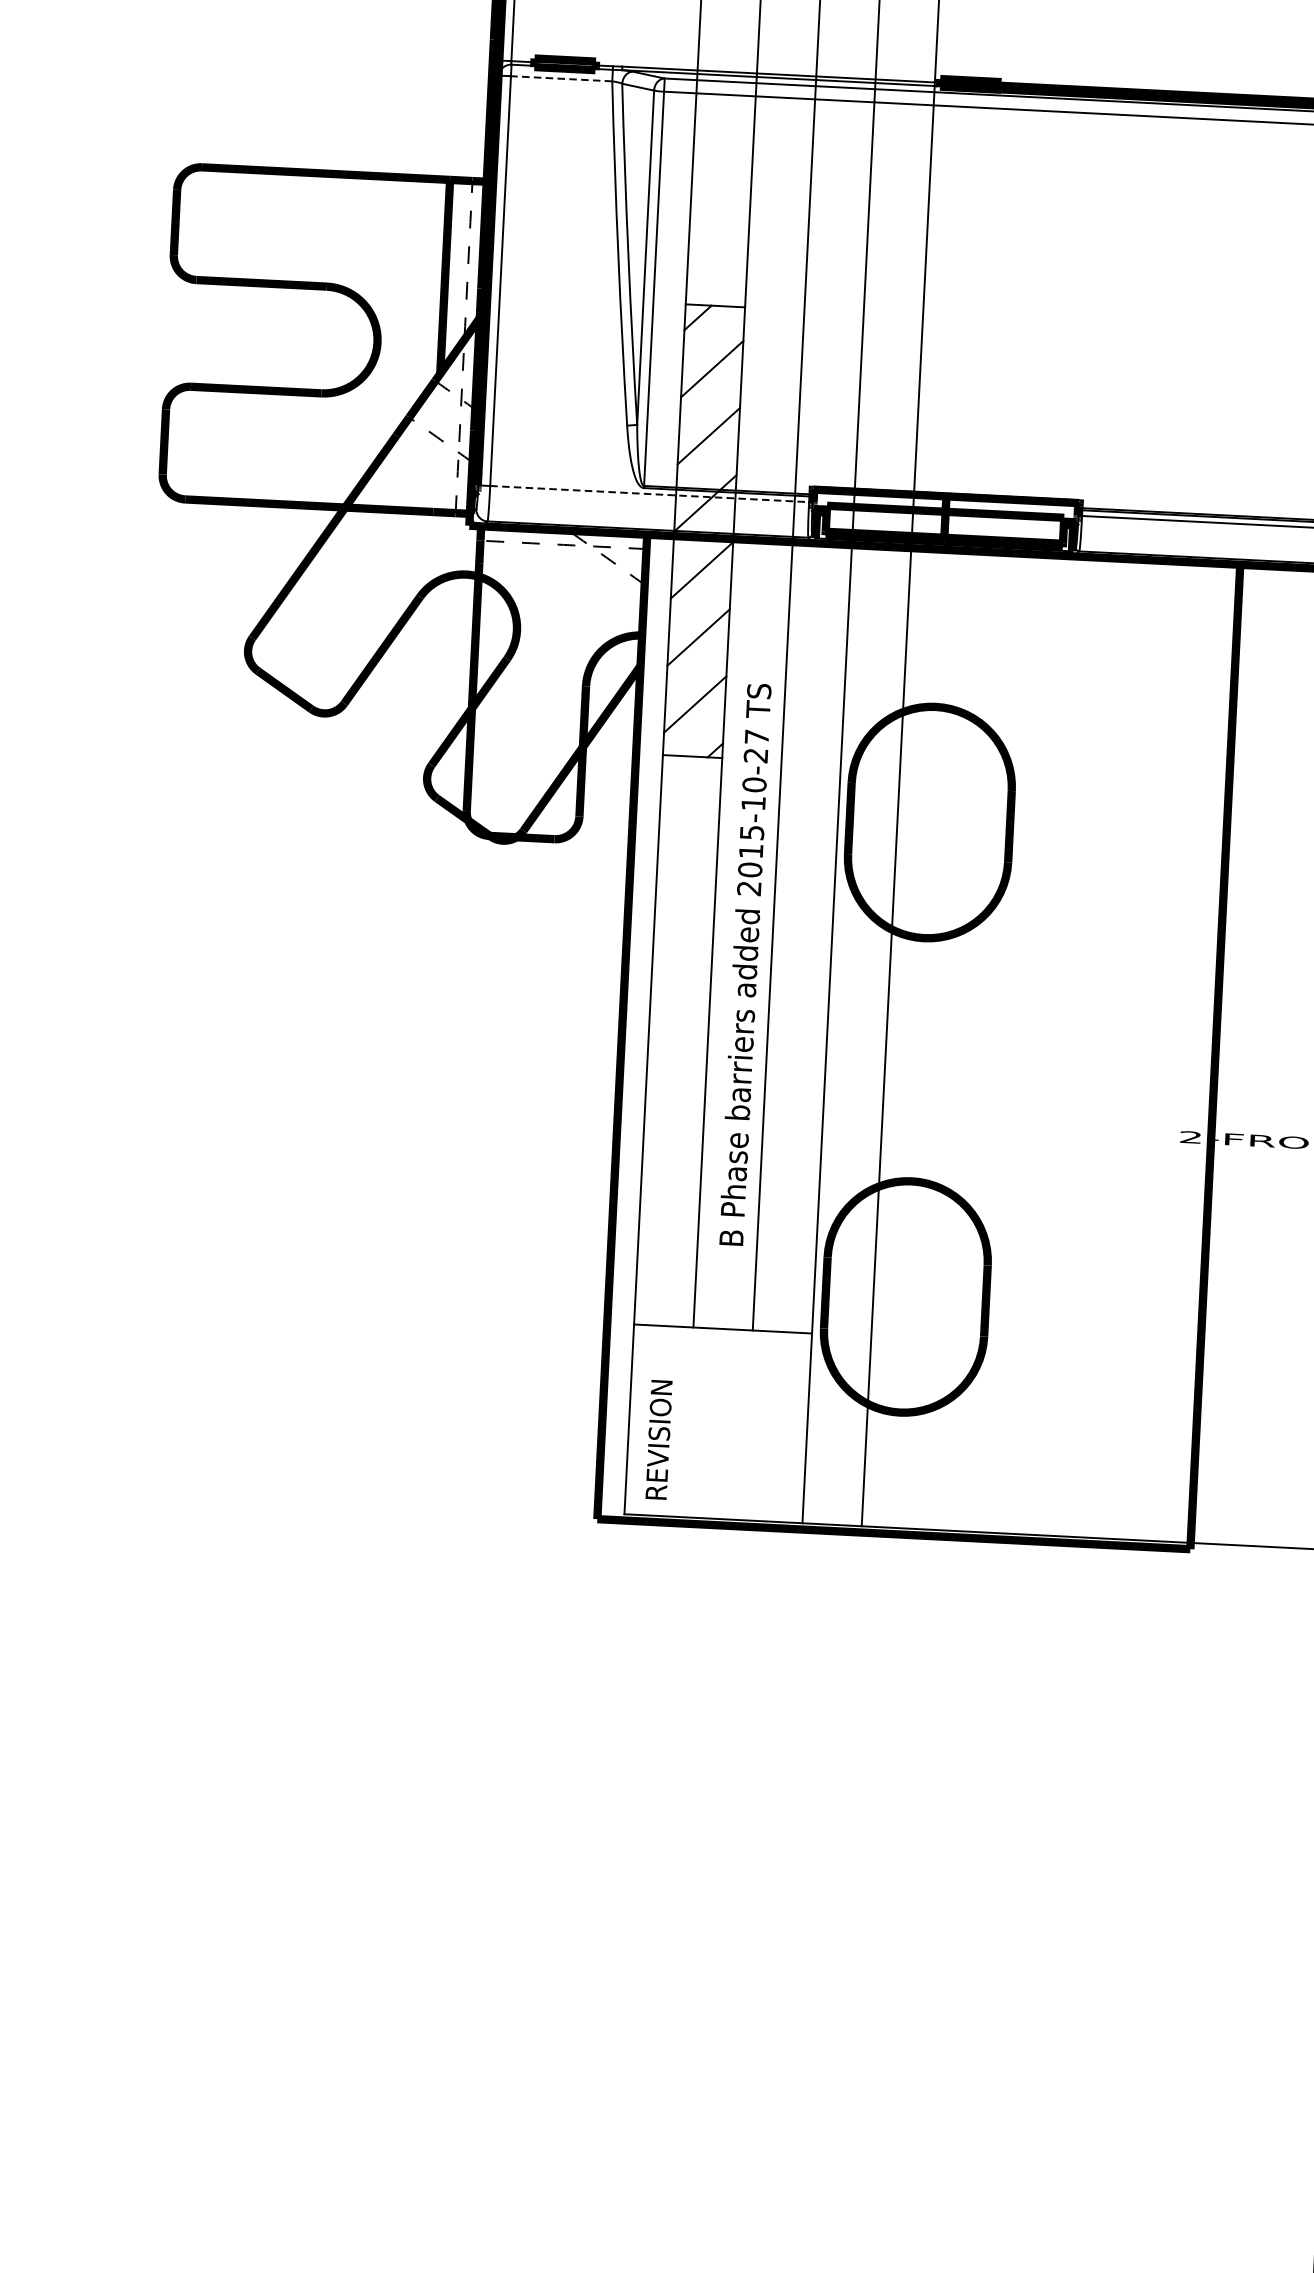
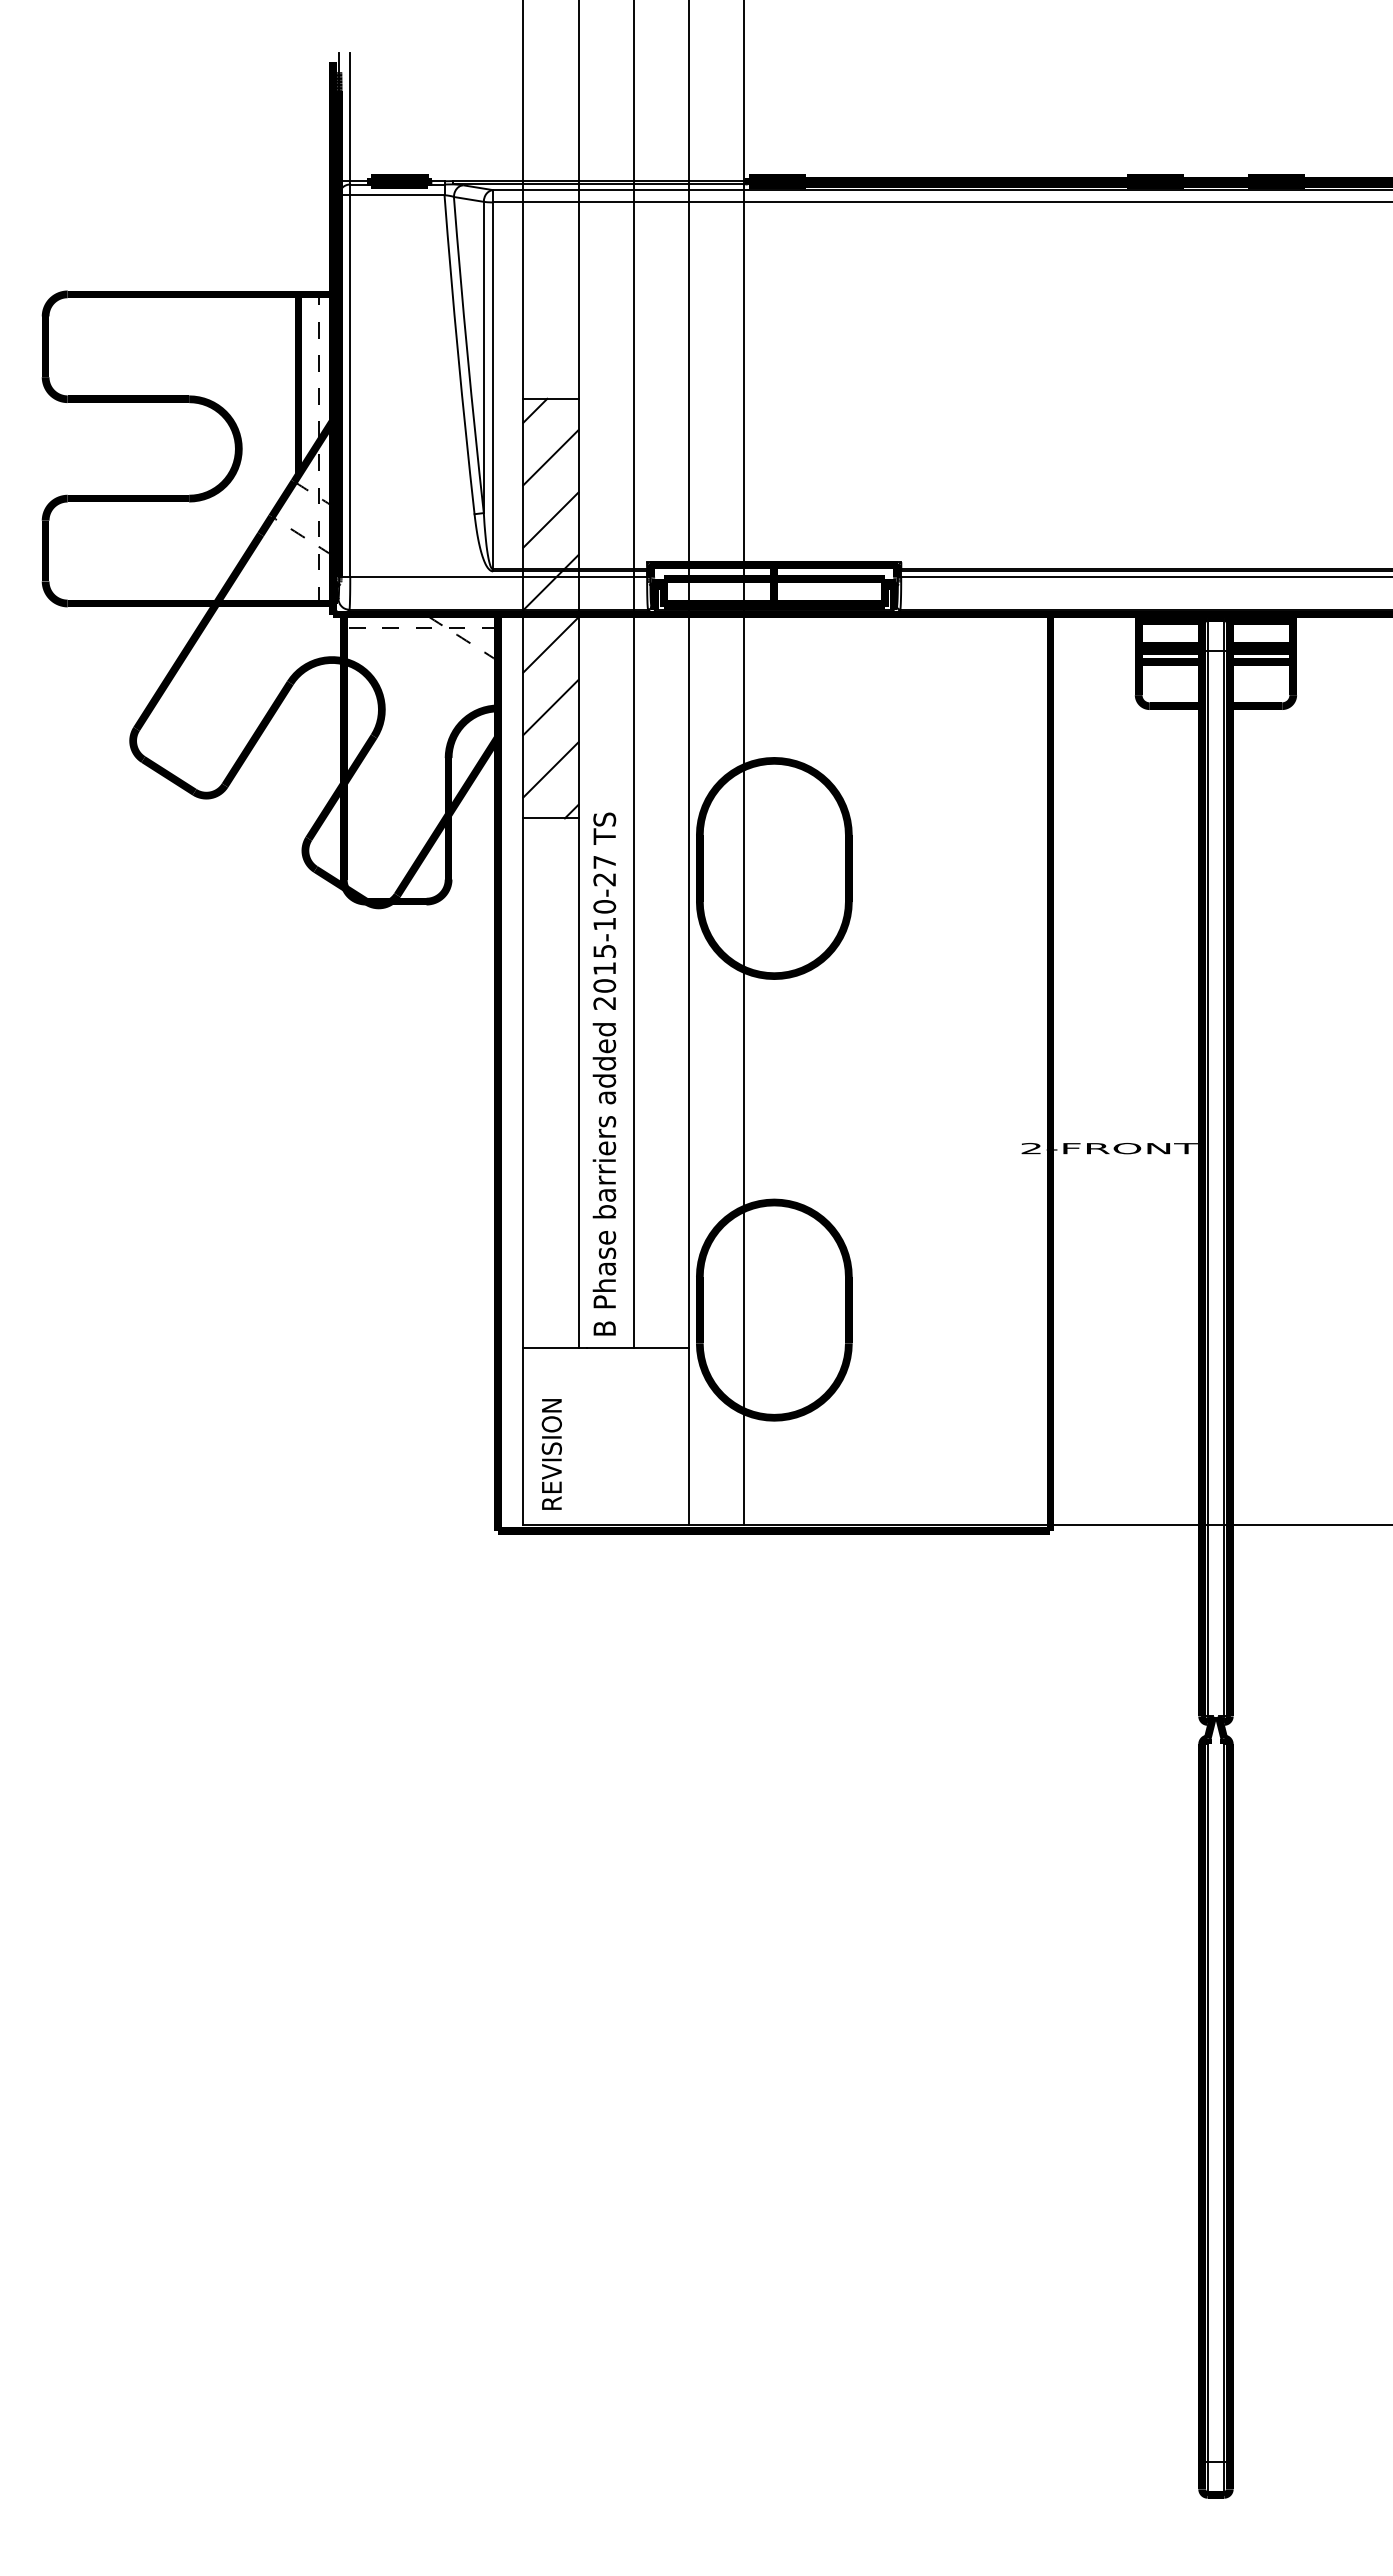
line: (560, 79) -> (396, 195), dashed -> solid
line: (650, 493) -> (499, 576), dashed -> solid
text: (745, 963) -> (604, 1073), moved

